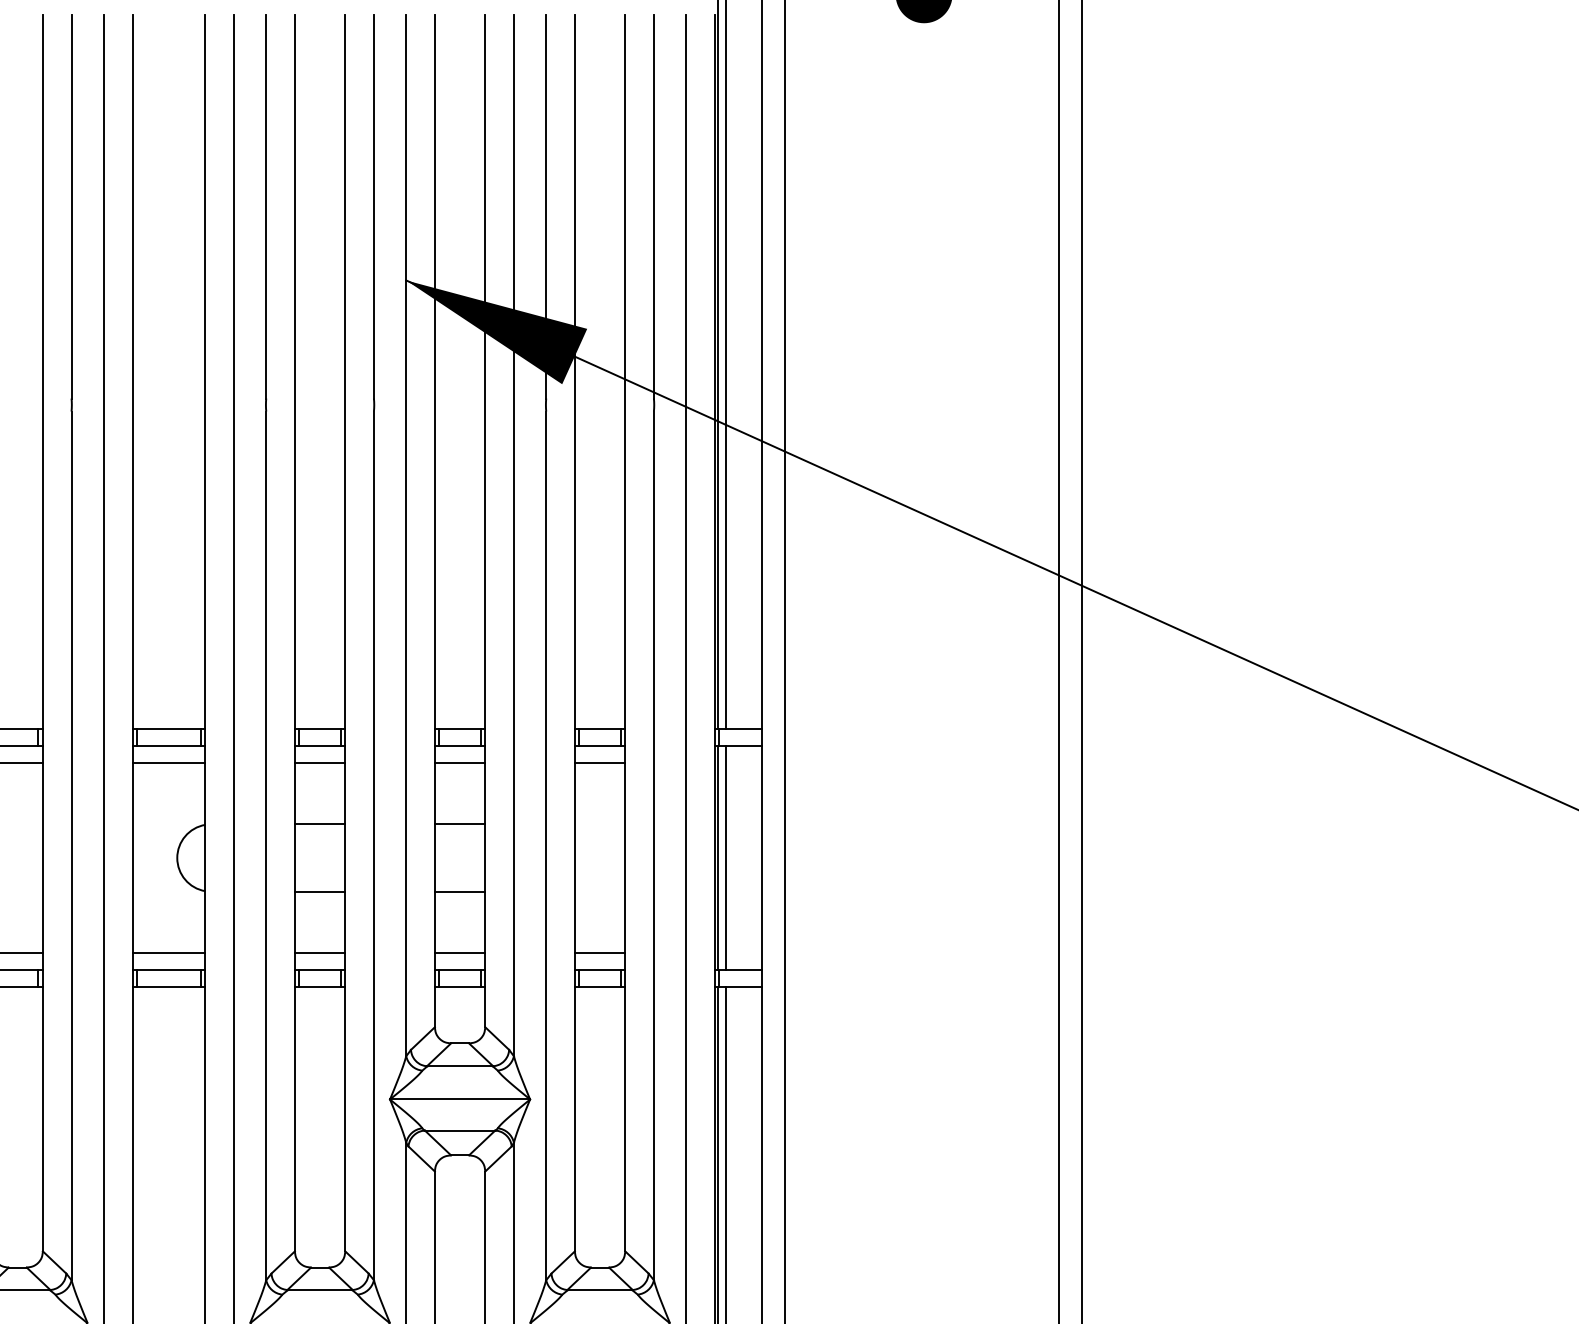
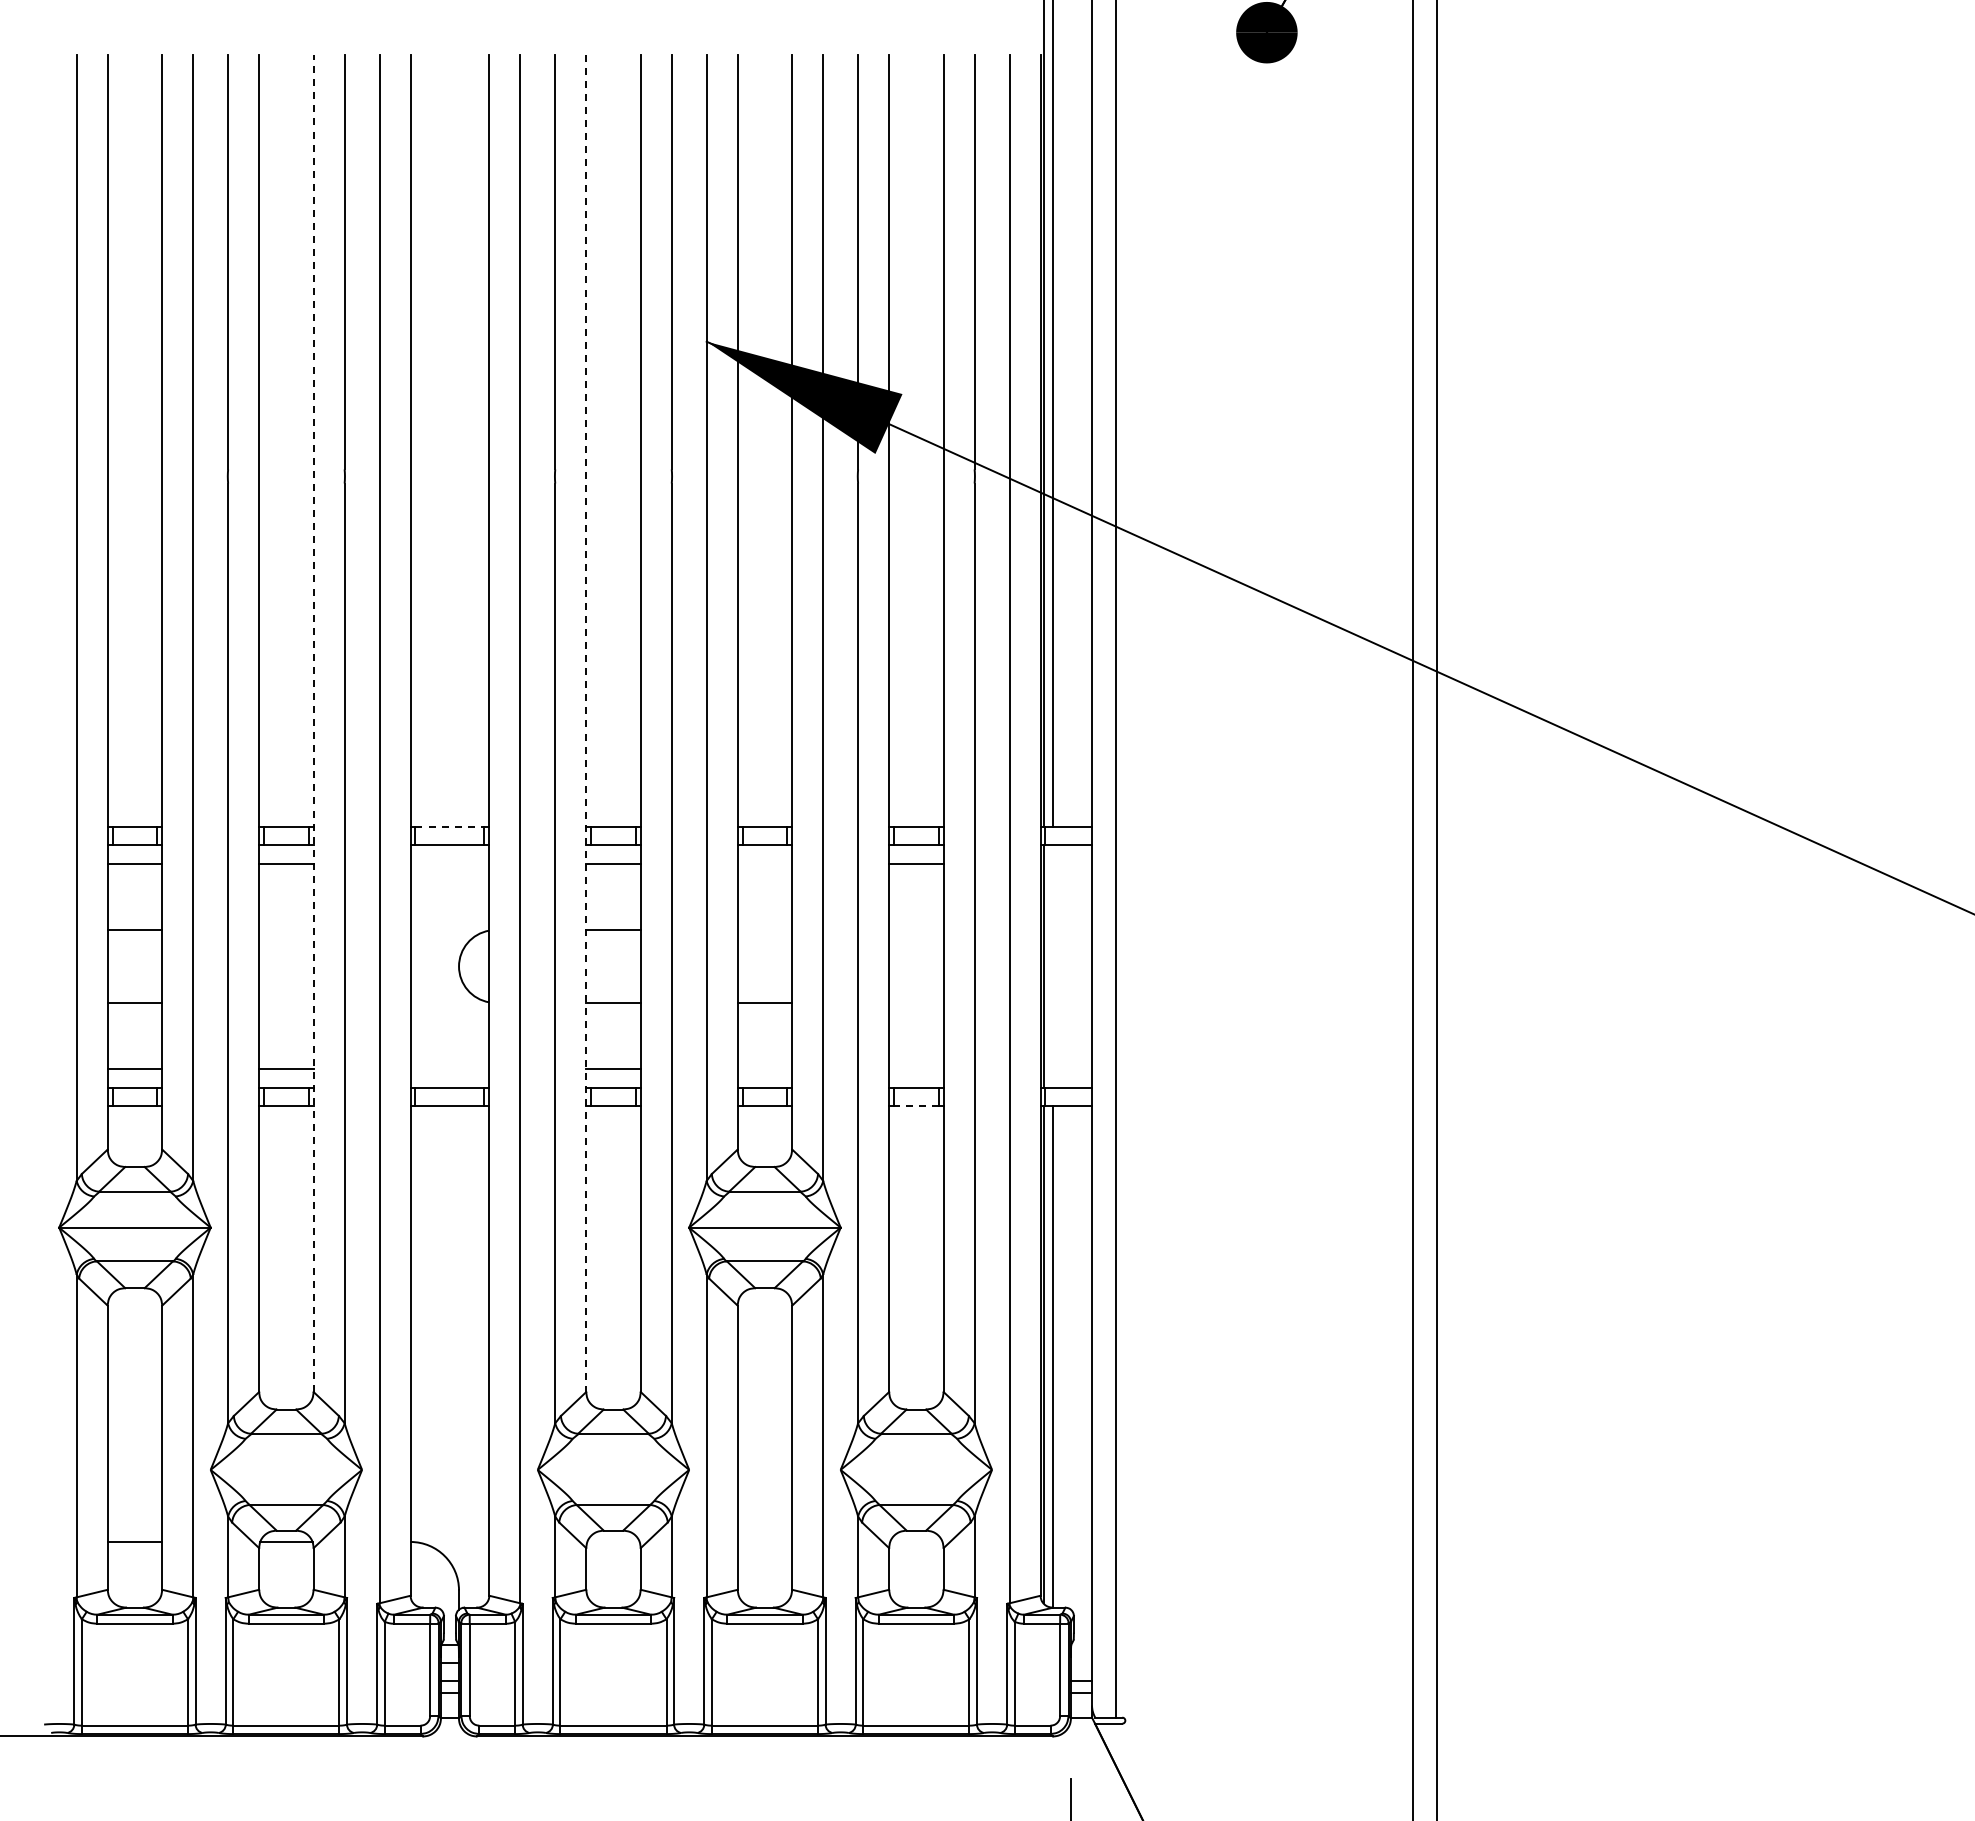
line: (42, 633) -> (313, 723), solid -> dashed
line: (295, 633) -> (586, 723), solid -> dashed
line: (169, 729) -> (450, 827), solid -> dashed
line: (168, 762) -> (449, 863), removed
line: (459, 762) -> (764, 863), removed
line: (459, 824) -> (764, 930), removed
line: (725, 858) -> (1052, 966), removed
line: (168, 953) -> (449, 1069), removed
line: (459, 953) -> (764, 1069), removed
line: (600, 953) -> (916, 1069), removed
line: (599, 986) -> (915, 1105), solid -> dashed

